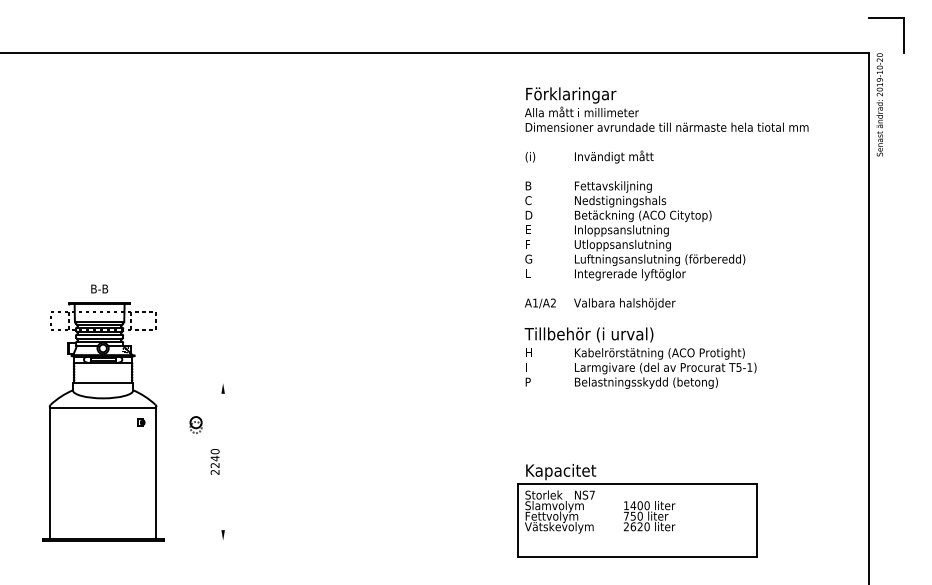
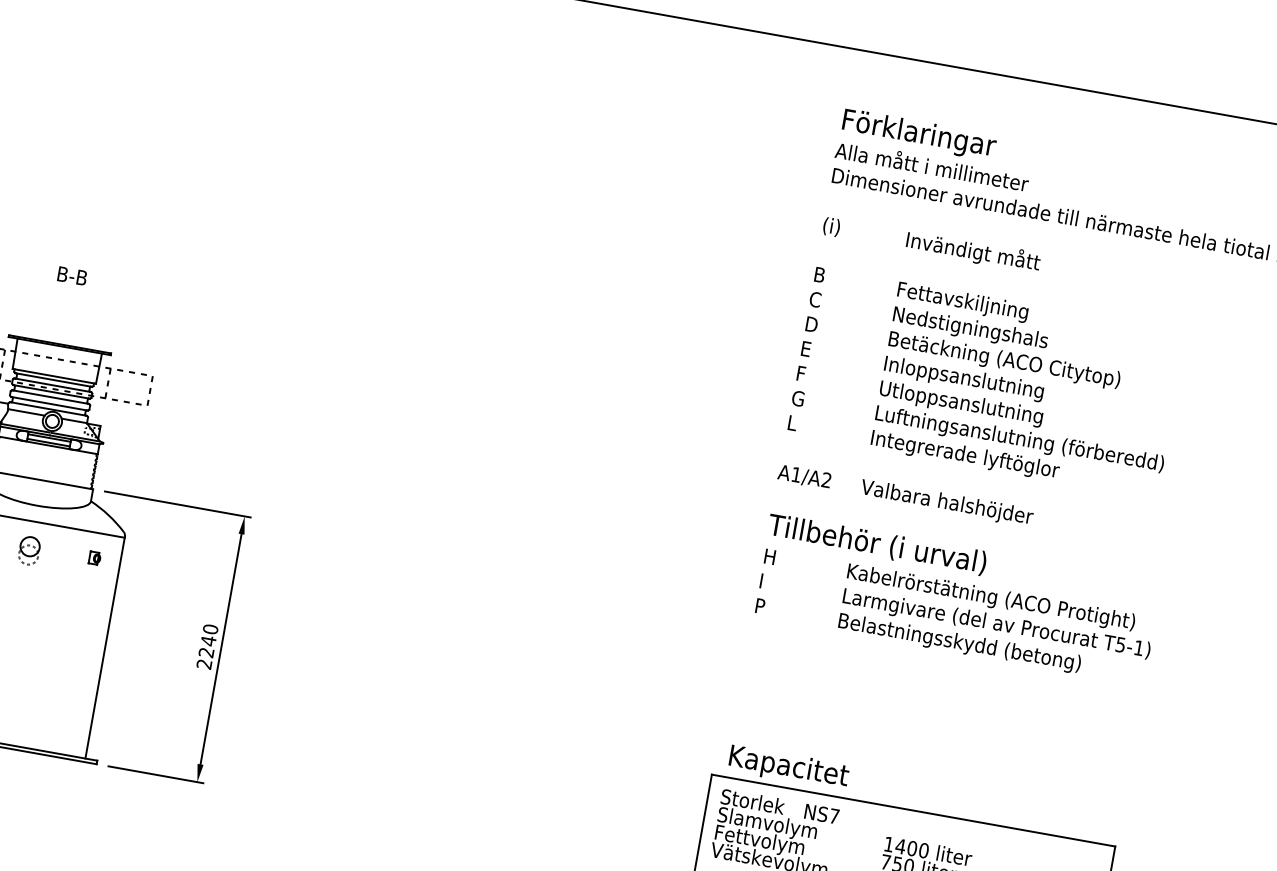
text: (99, 288) -> (72, 275), moved
line: (183, 383) -> (177, 504), added
part: (195, 424) -> (28, 549), moved
line: (223, 461) -> (221, 648), added
line: (198, 540) -> (155, 774), added

